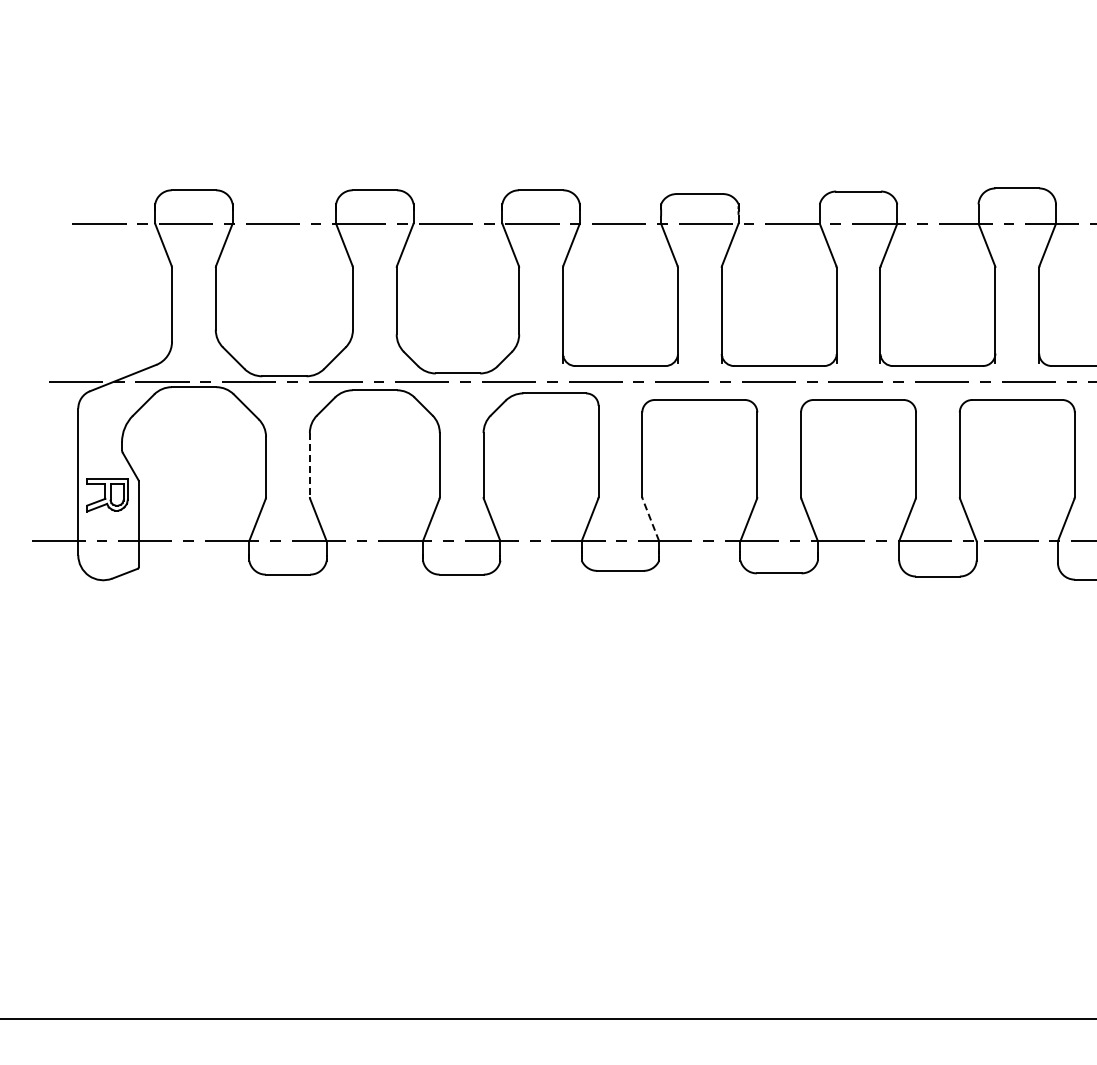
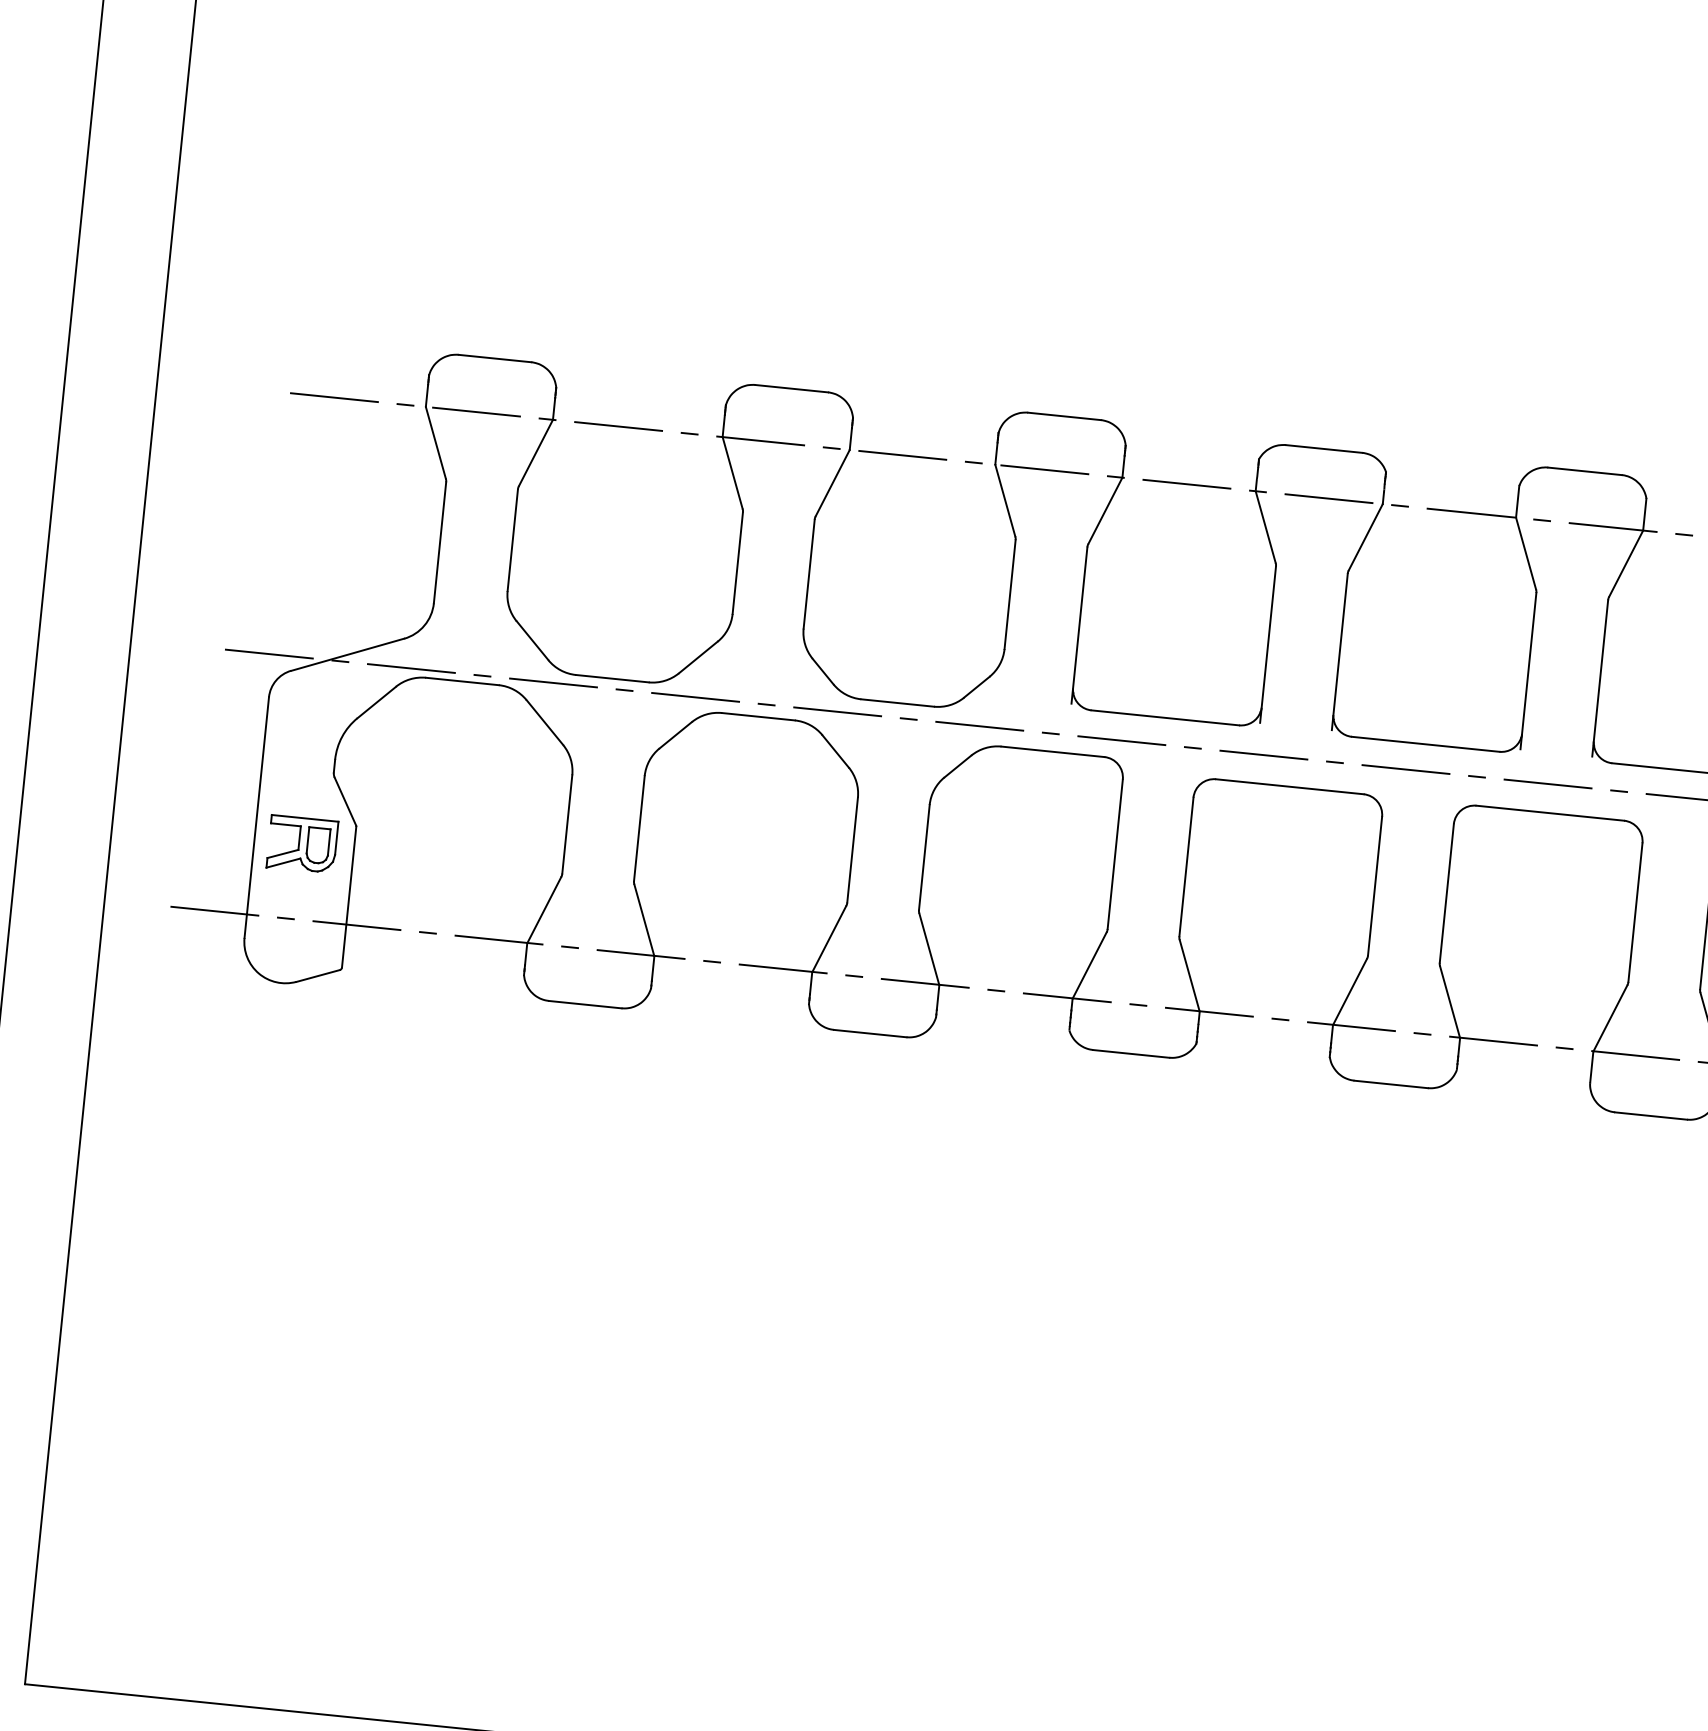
line: (309, 465) -> (638, 829), dashed -> solid
line: (650, 519) -> (1189, 974), dashed -> solid

